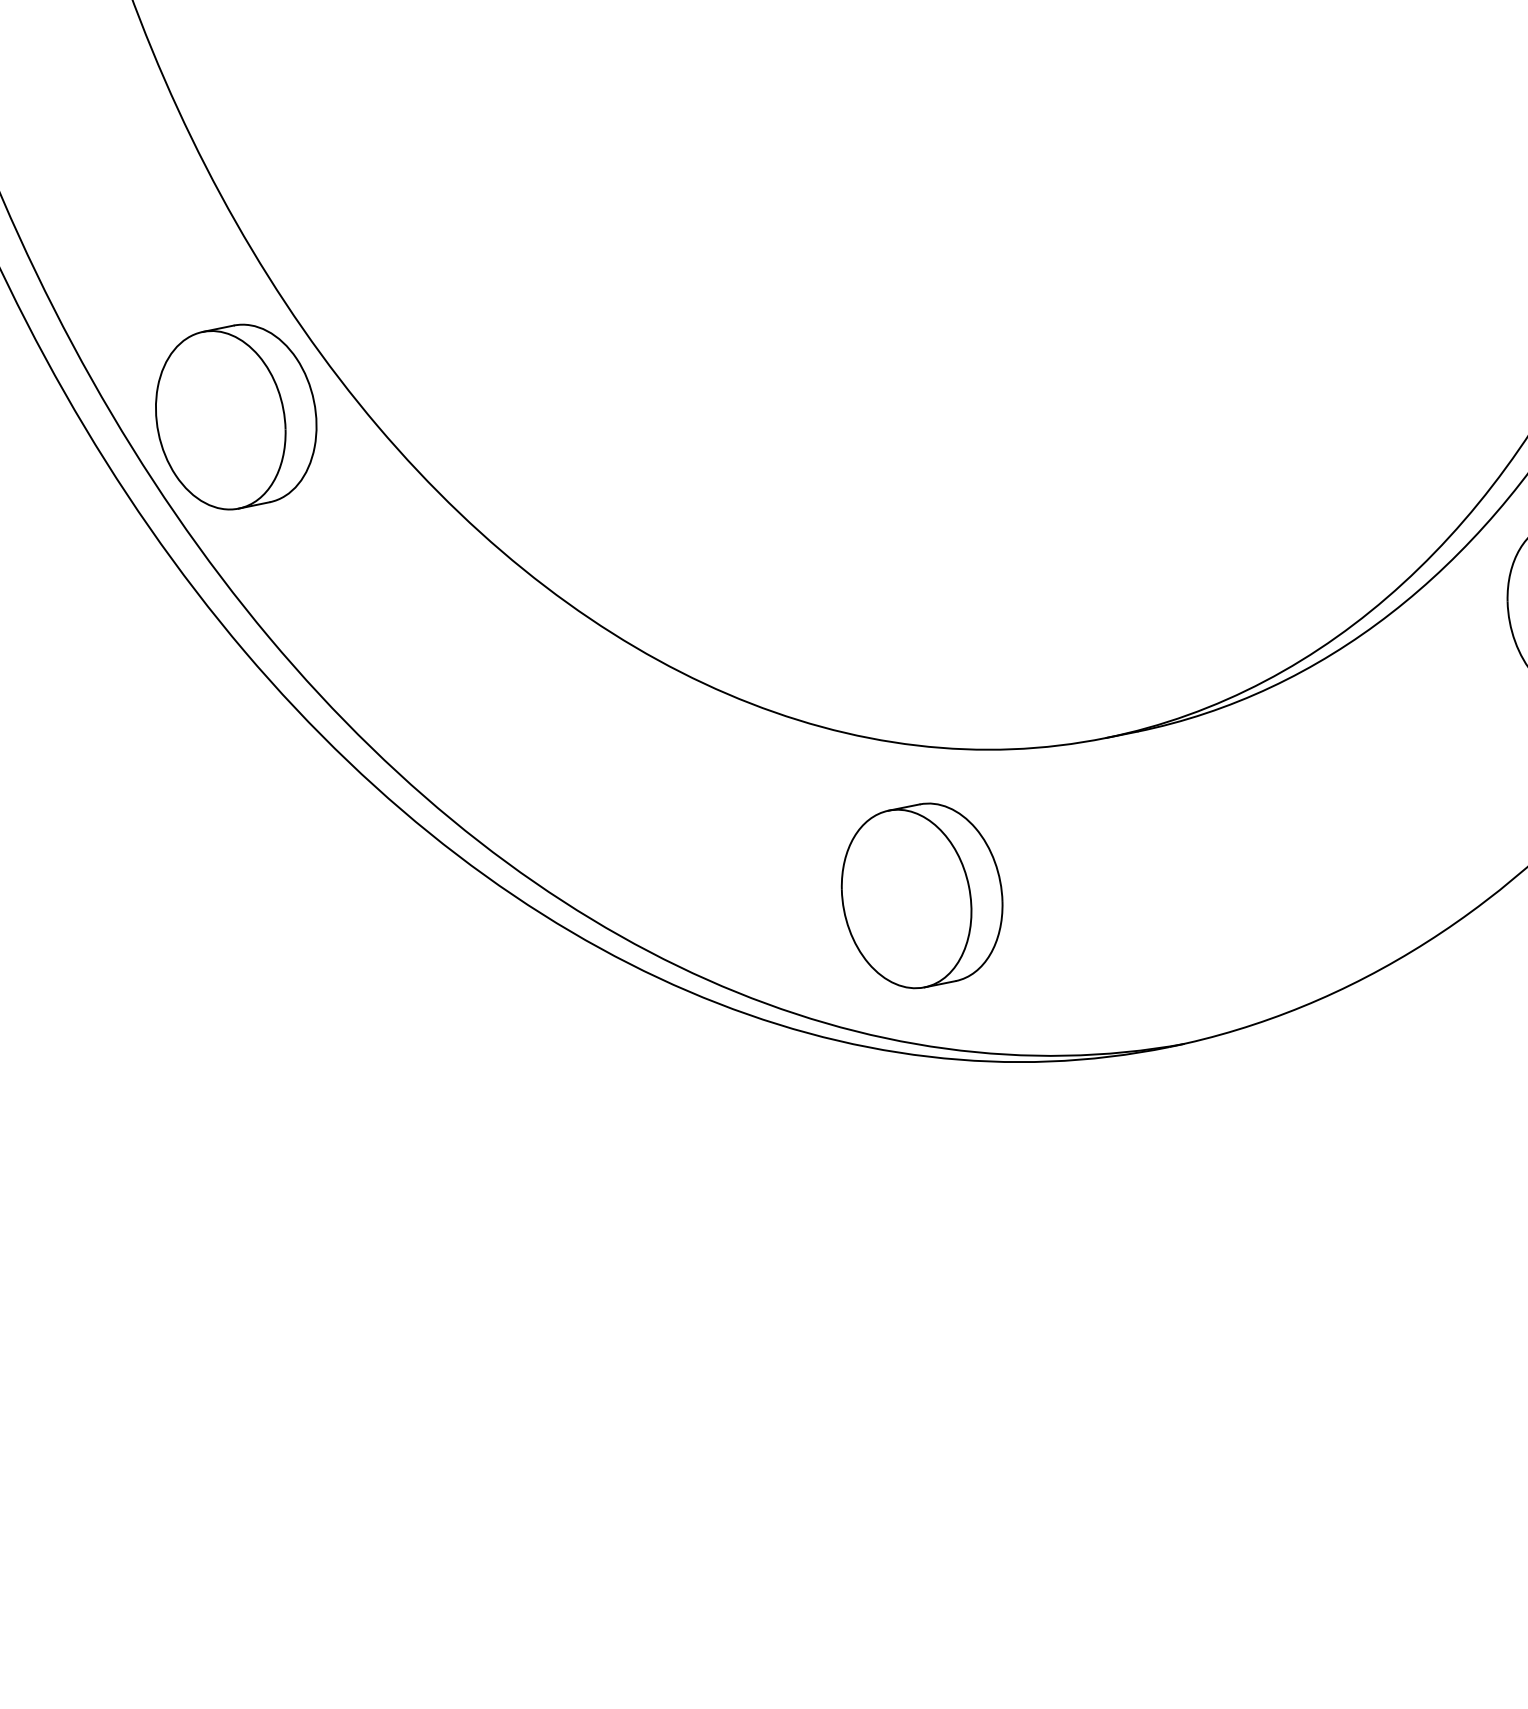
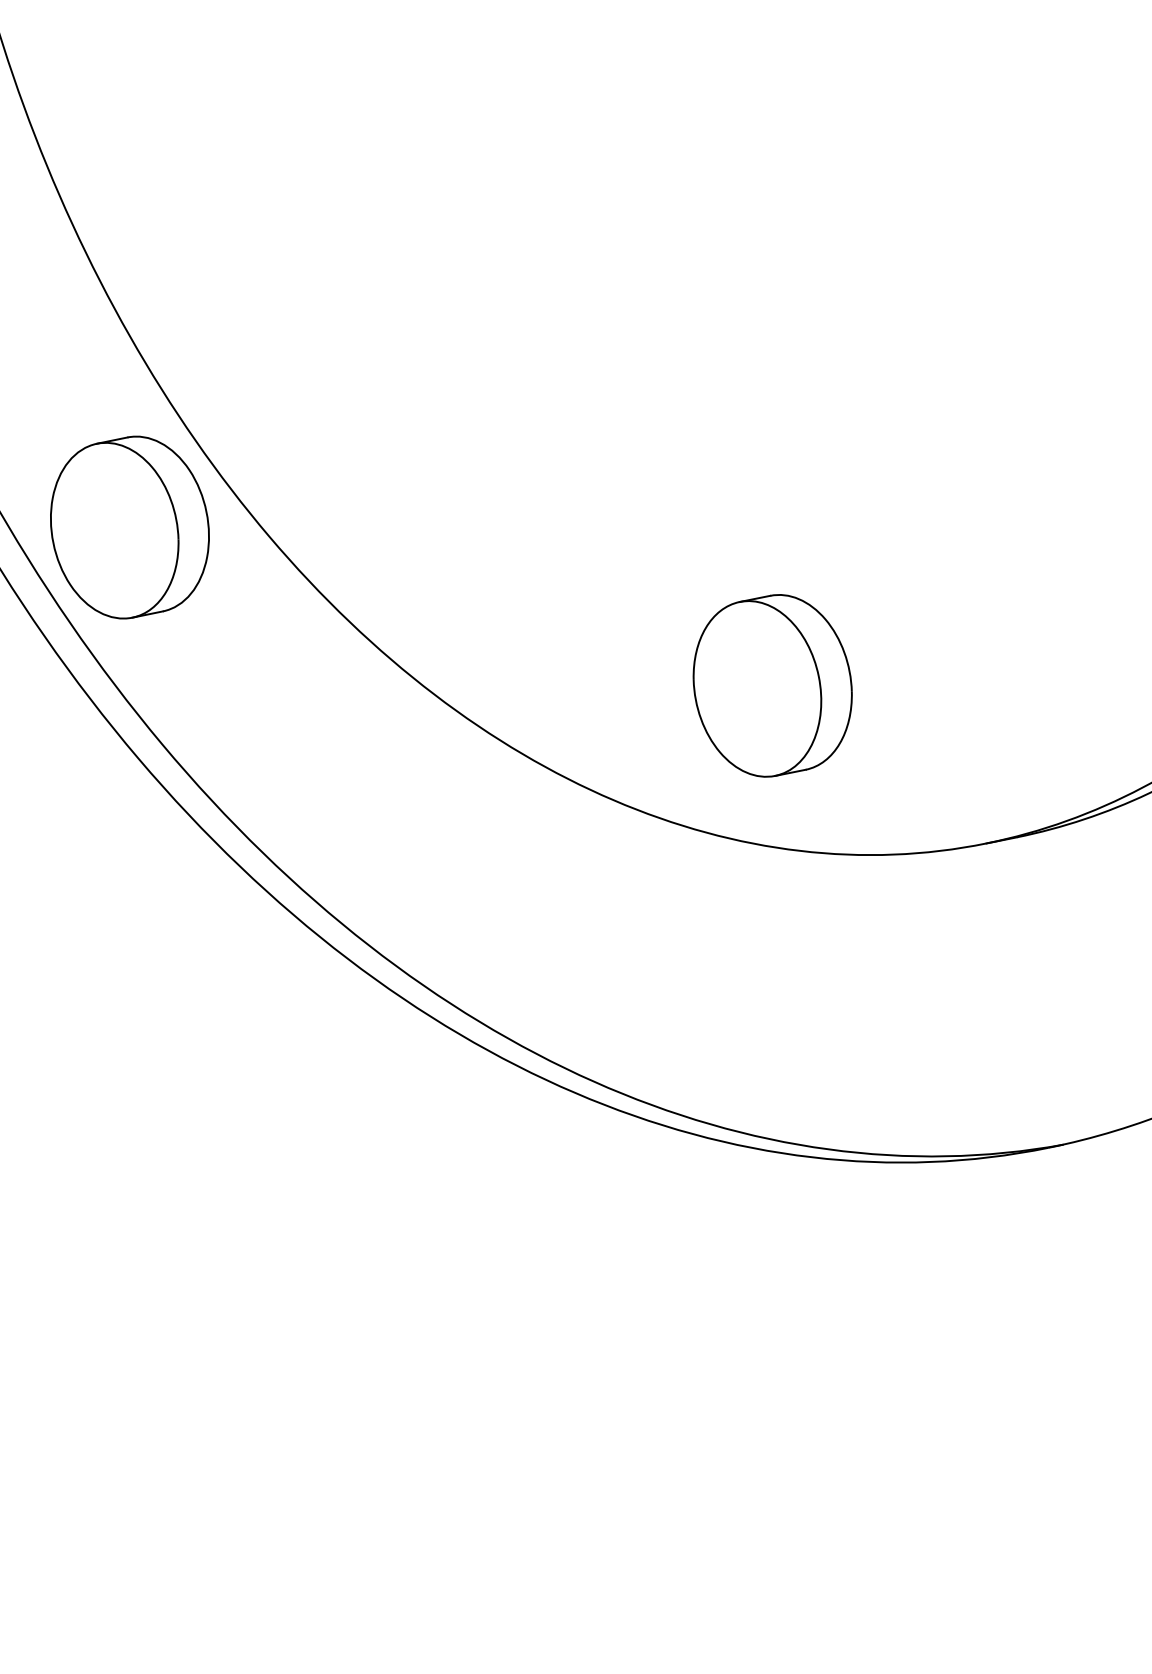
part: (921, 895) -> (772, 685), moved

